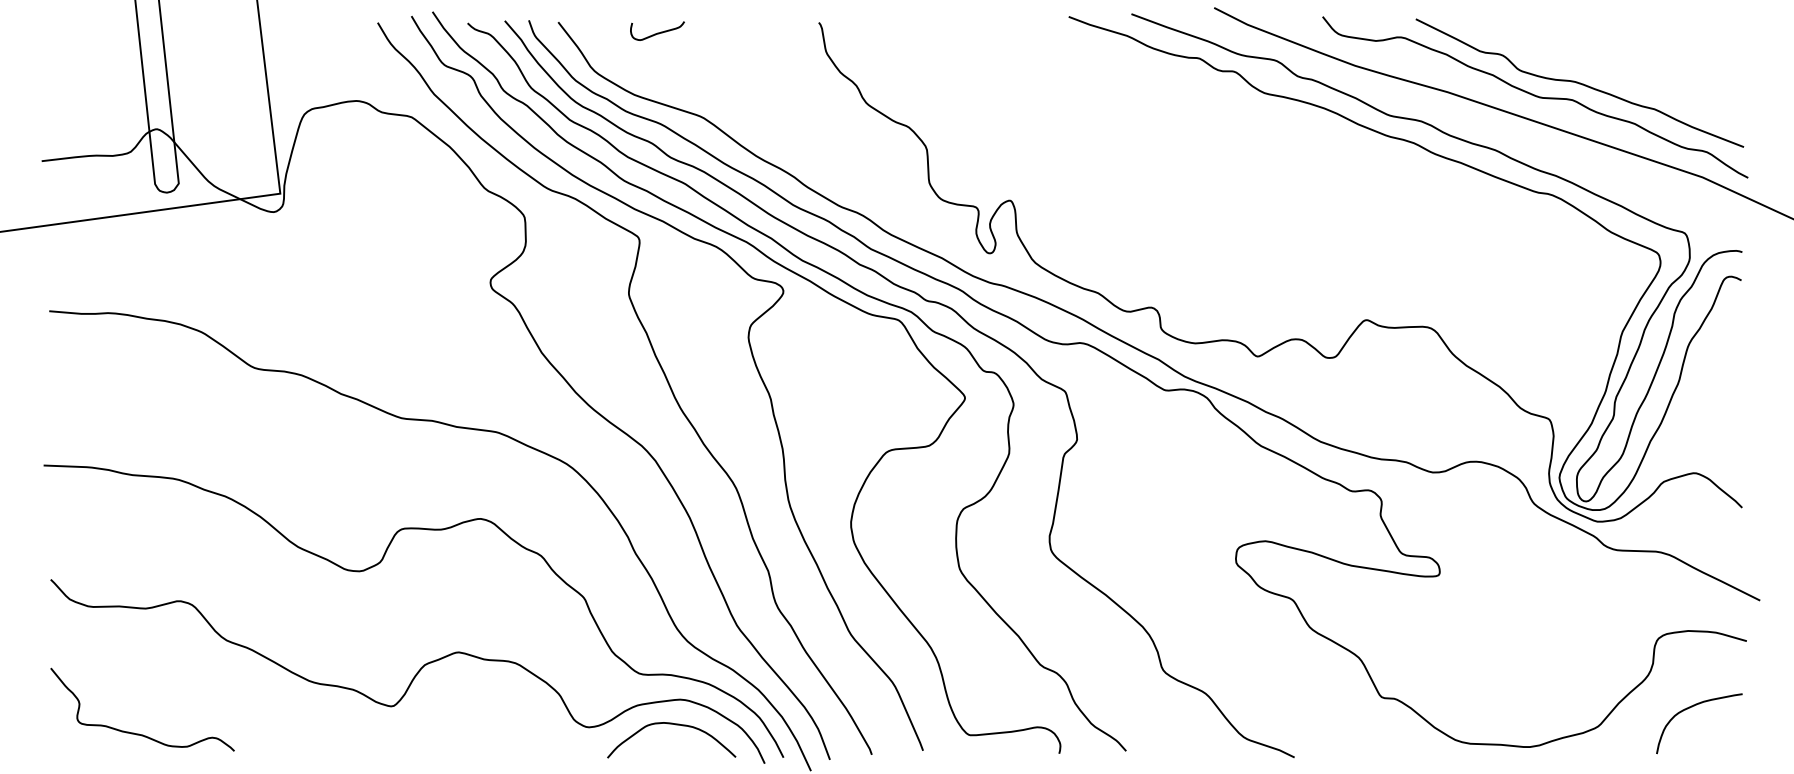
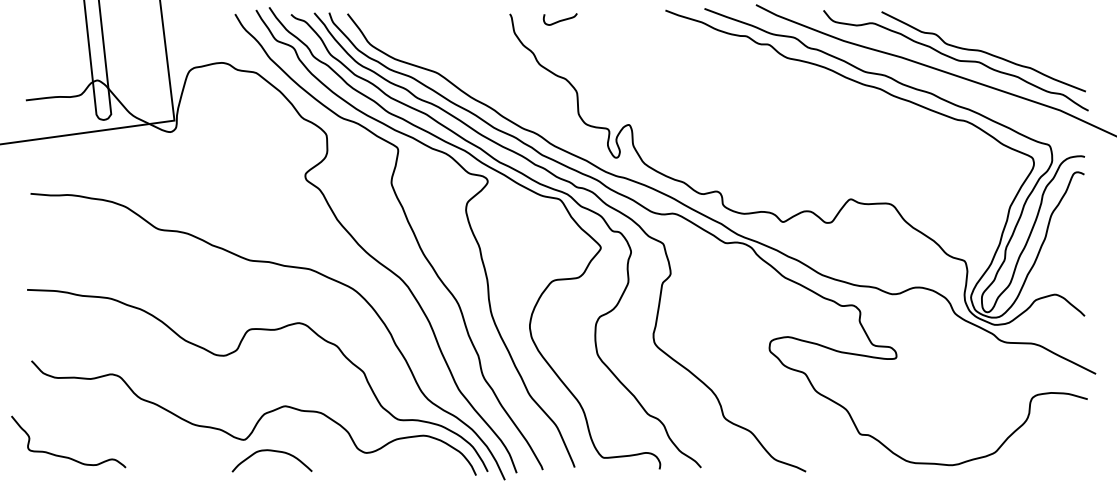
curve: (656, 32) -> (559, 20), moved
curve: (1695, 707) -> (1055, 440), removed
curve: (670, 725) -> (271, 451), moved
curve: (140, 733) -> (67, 456), moved

